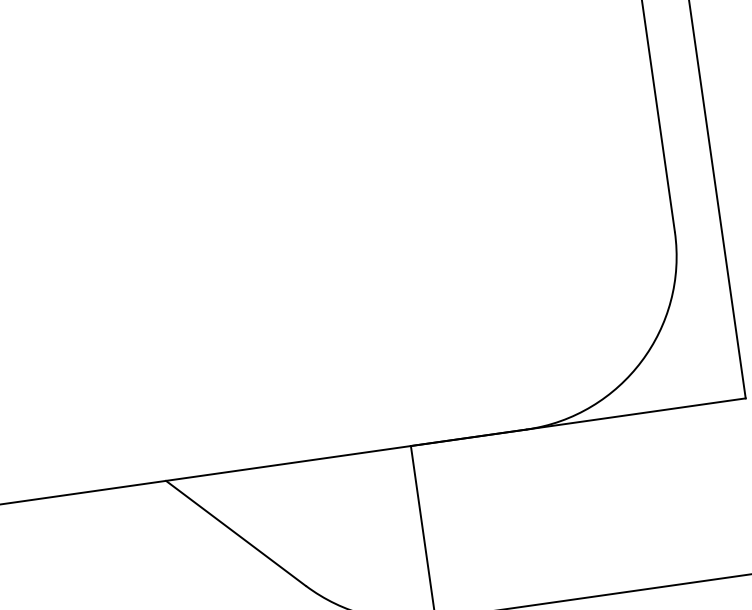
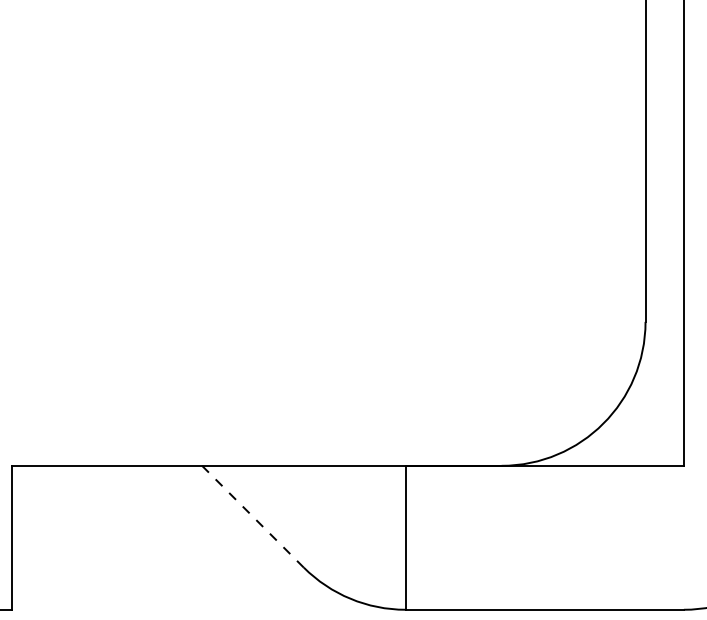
line: (235, 533) -> (252, 516), solid -> dashed

